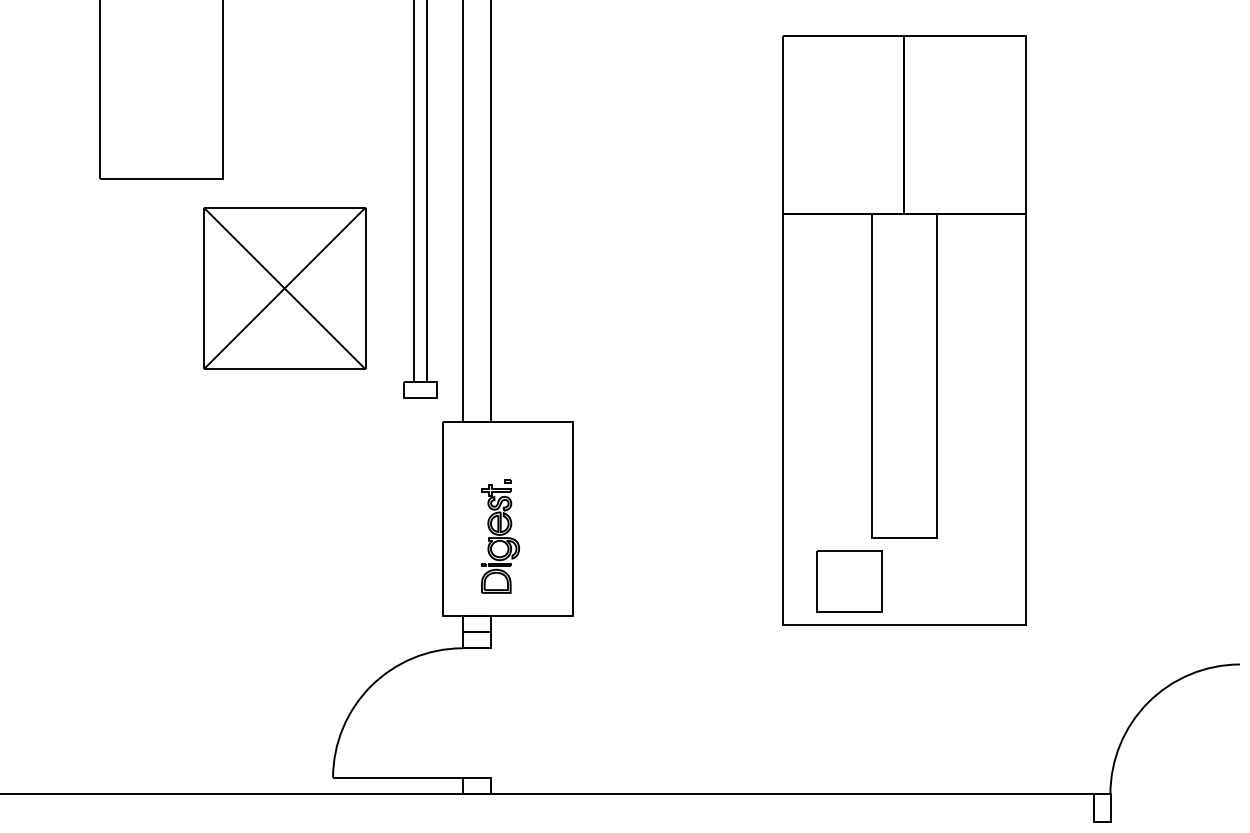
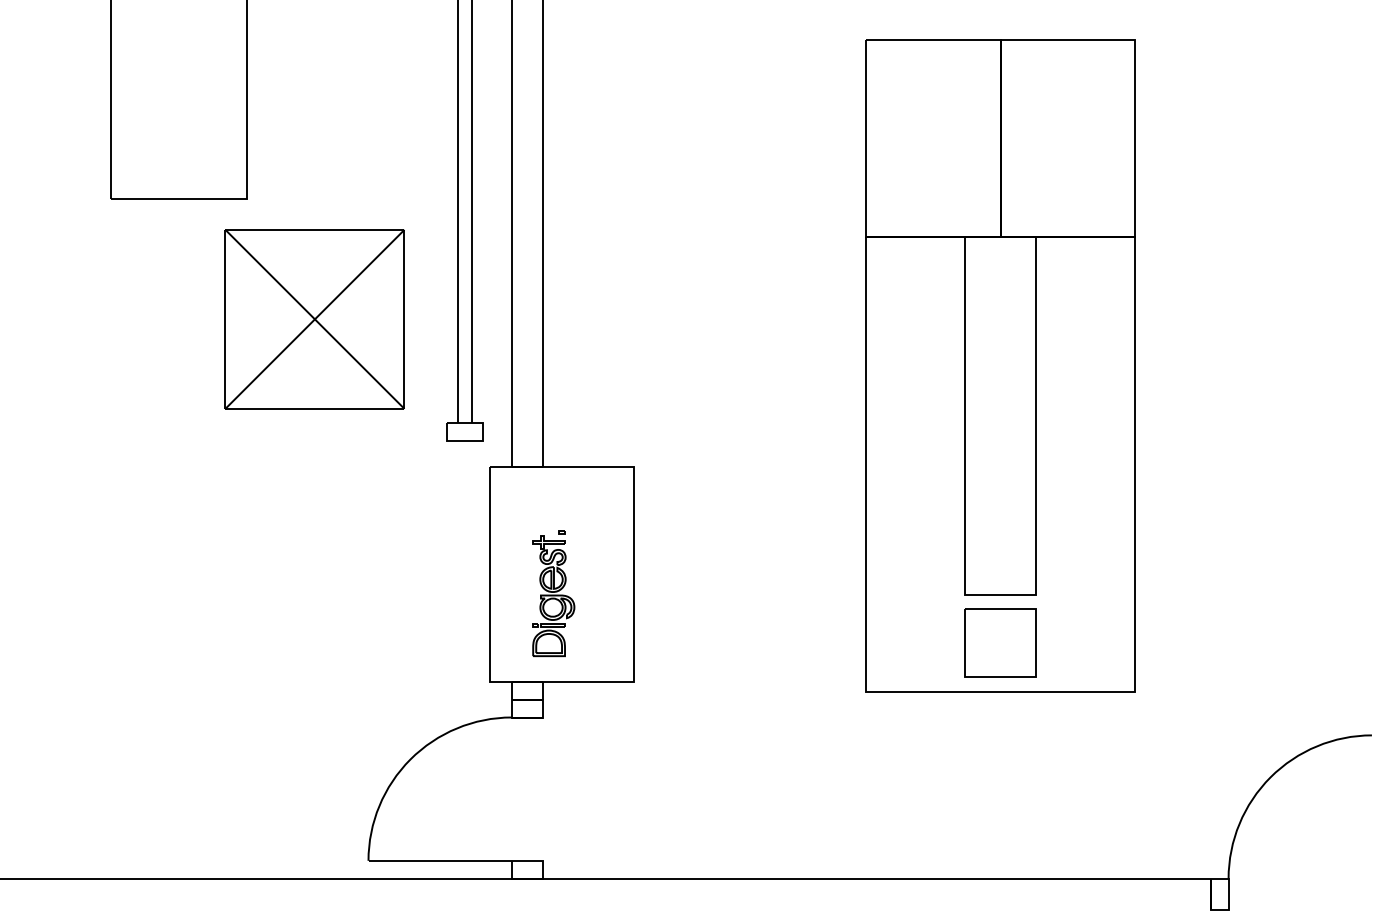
part: (849, 580) -> (1000, 642), moved

